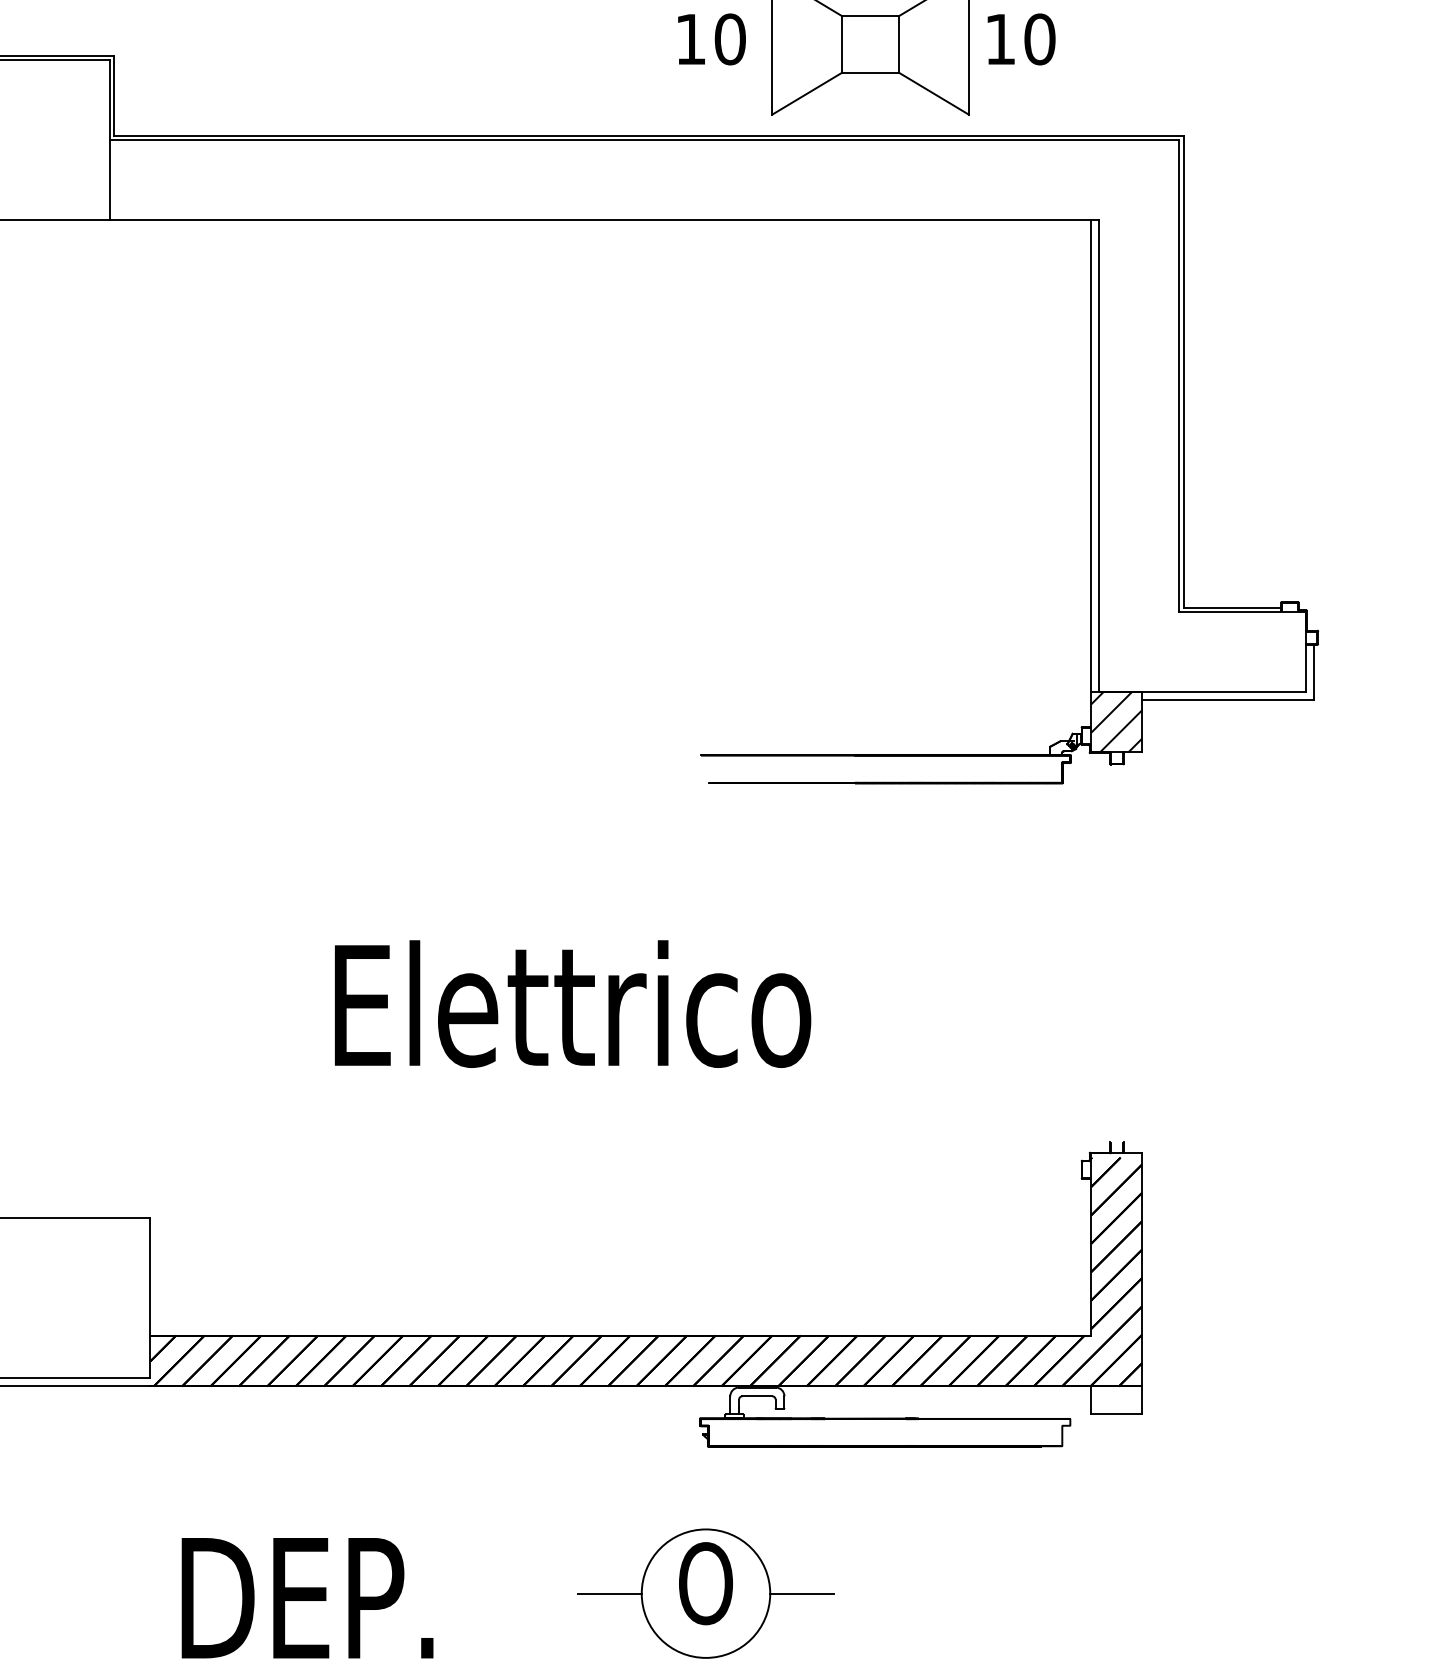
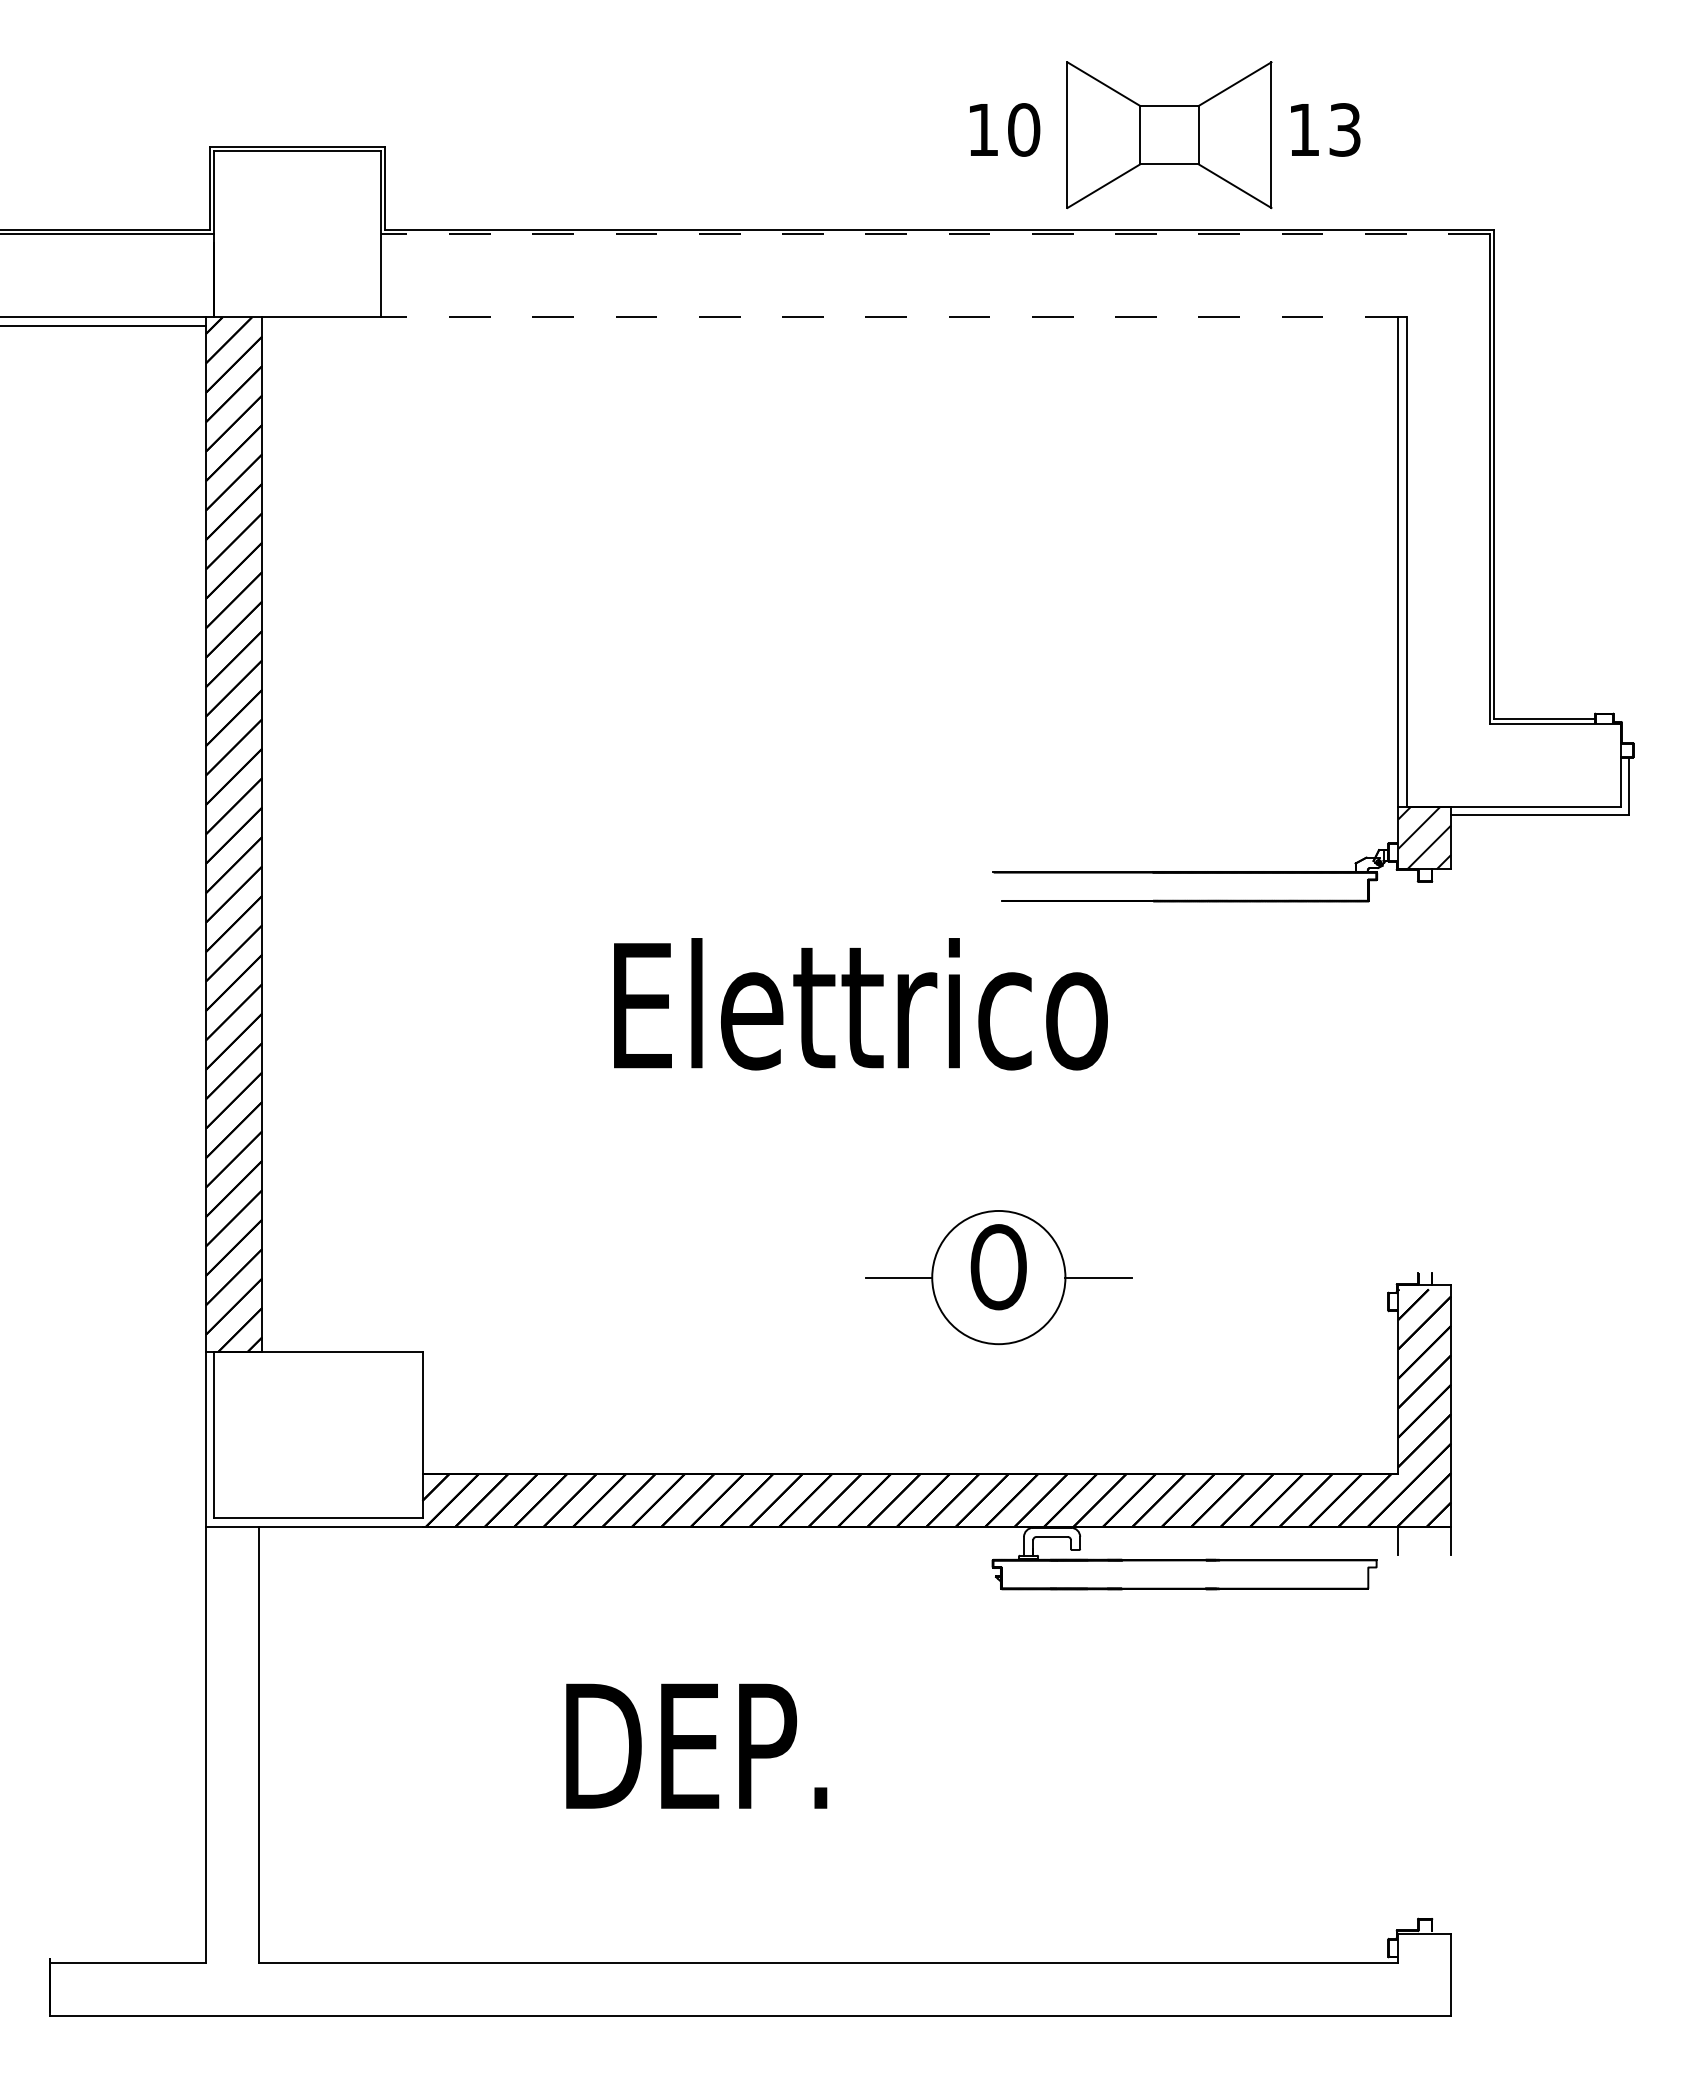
text: (1040, 38) -> (1345, 129), 10 -> 13
line: (643, 140) -> (934, 234), solid -> dashed
line: (604, 220) -> (893, 317), solid -> dashed
text: (572, 1004) -> (860, 1004), moved
line: (1116, 1413) -> (1424, 1554), removed
part: (705, 1593) -> (998, 1277), moved
text: (307, 1597) -> (696, 1745), moved

